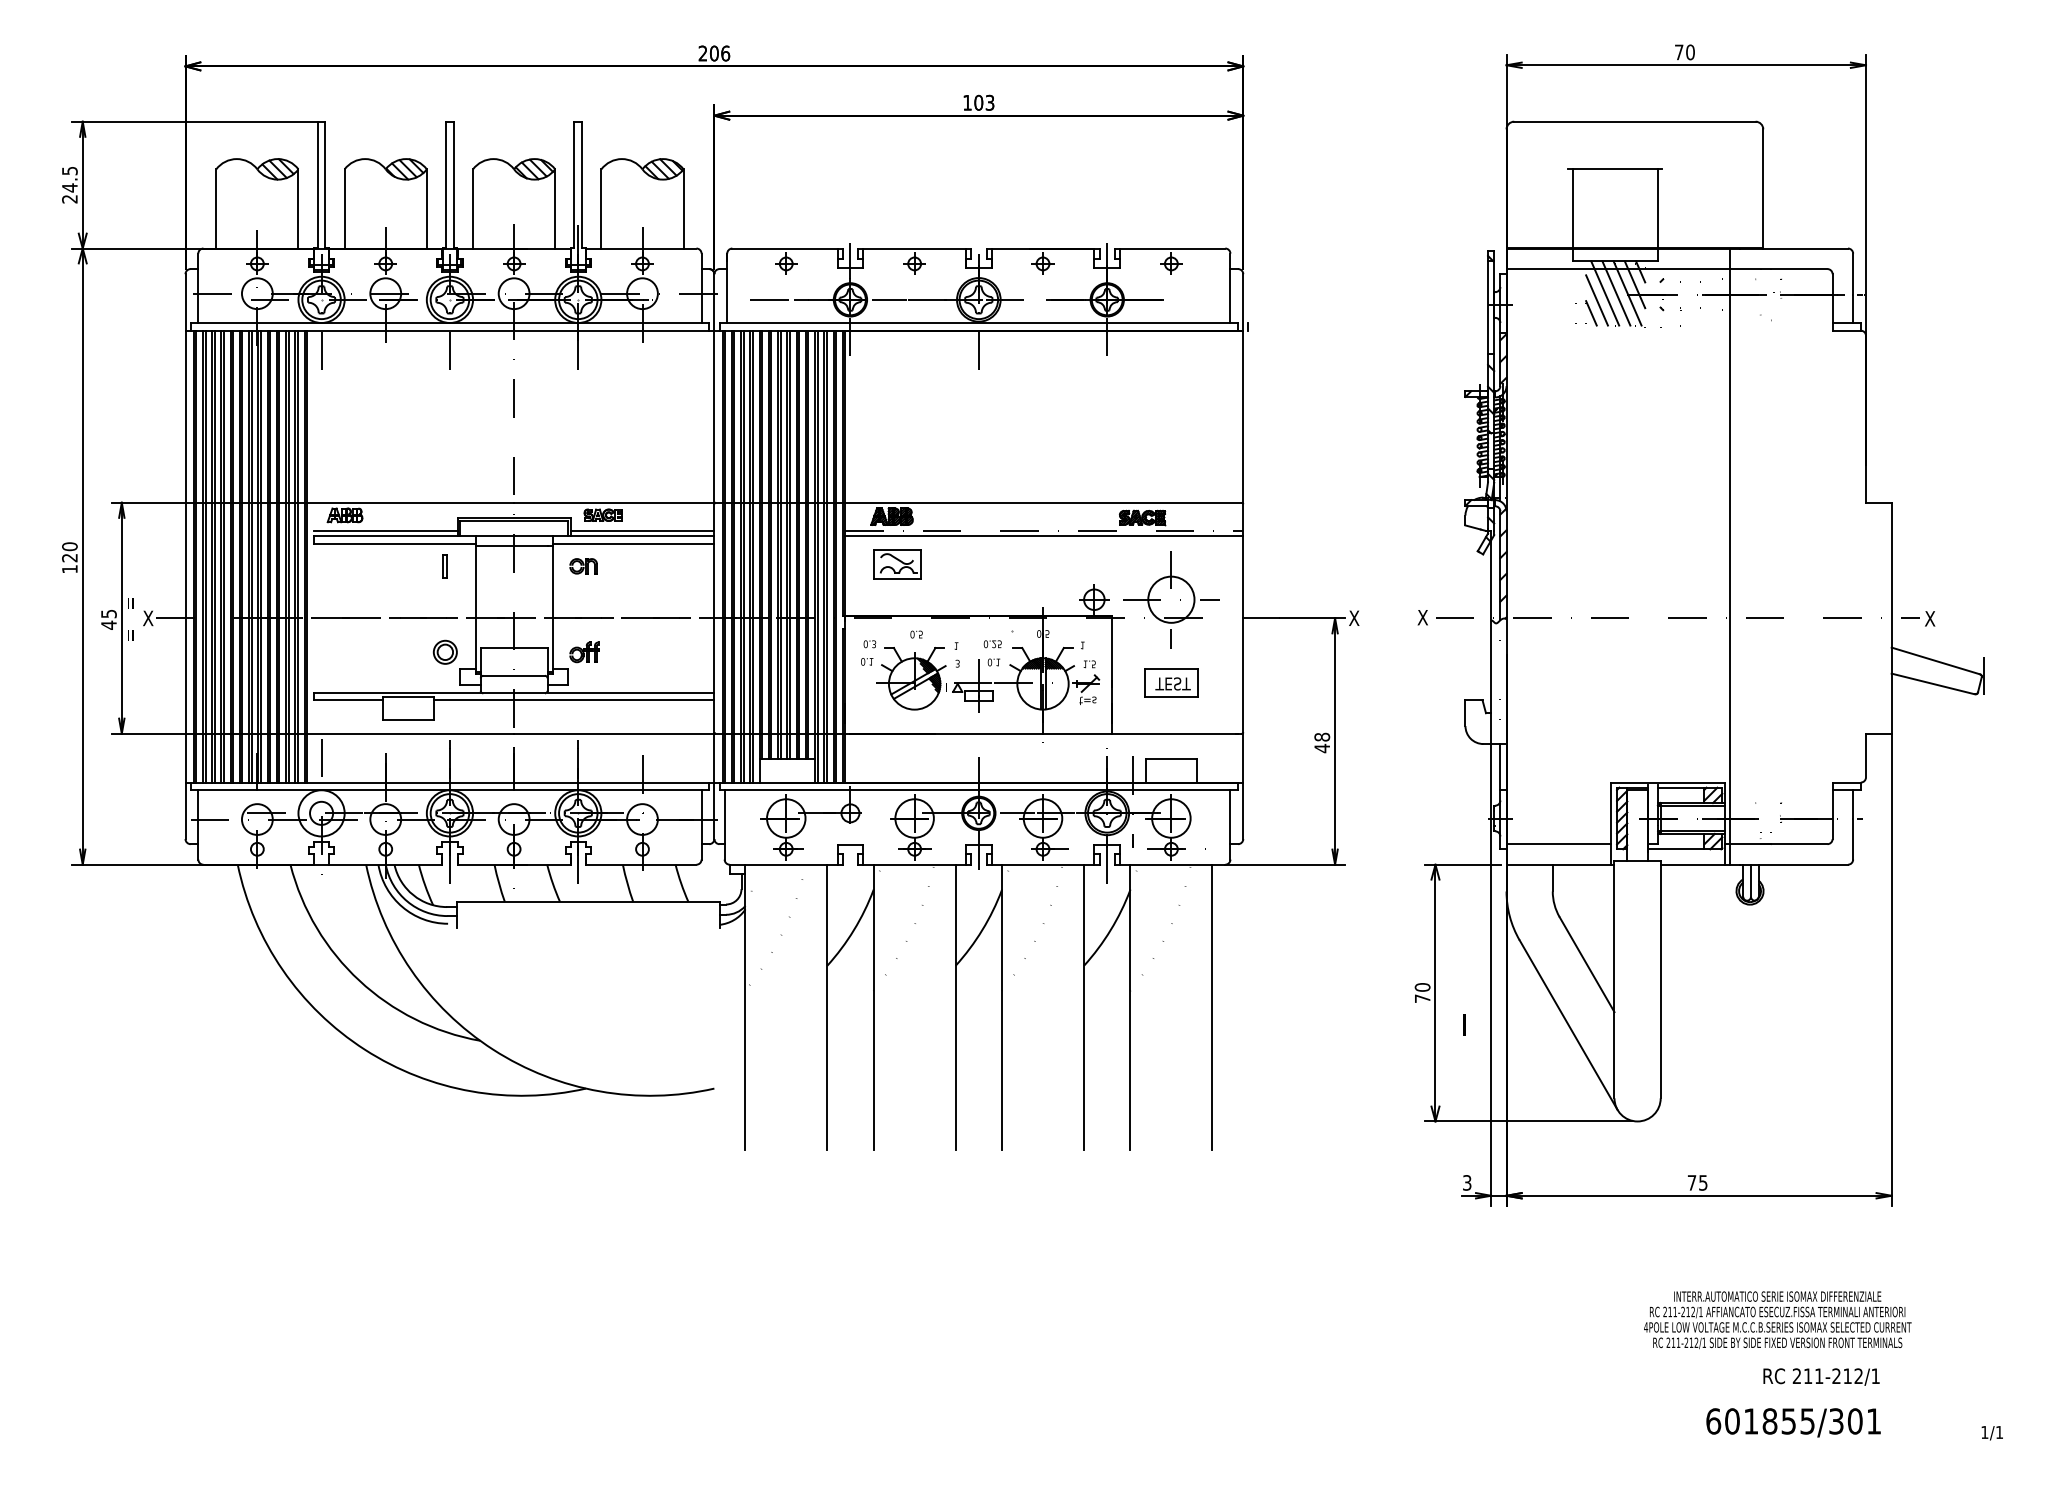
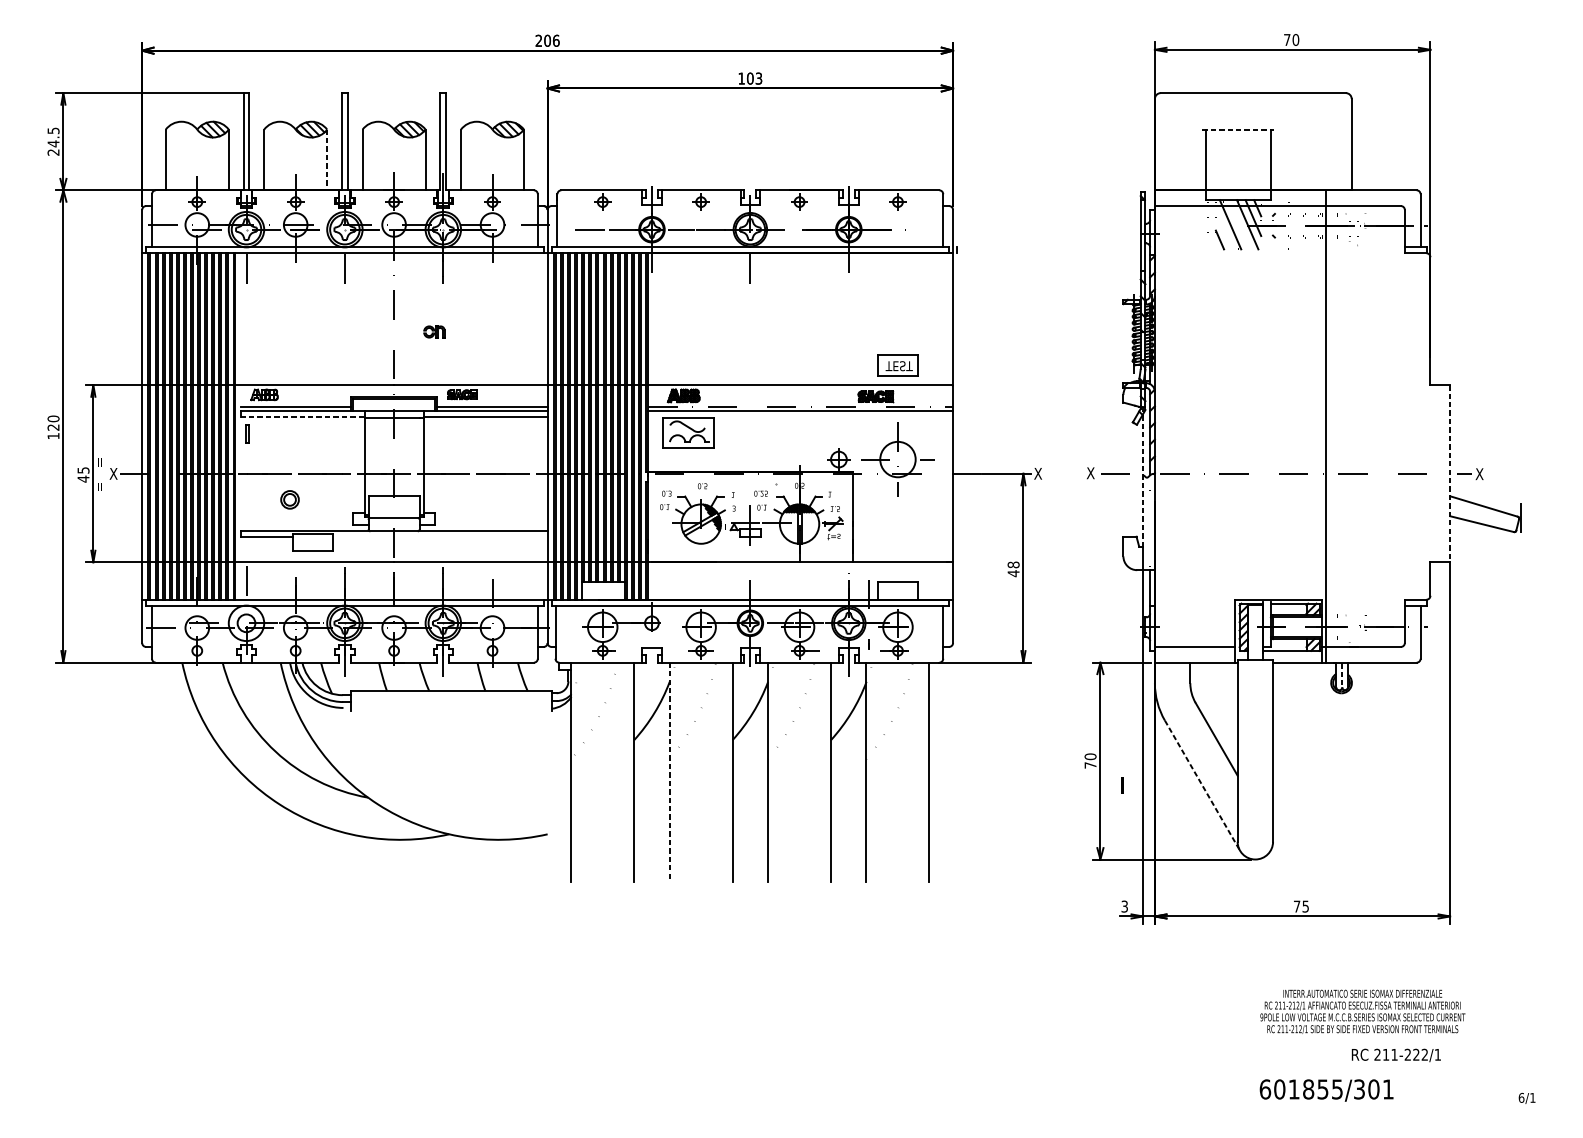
line: (1614, 169) -> (1237, 129), solid -> dashed
line: (426, 208) -> (326, 159), solid -> dashed
line: (1616, 293) -> (1239, 224), removed
line: (1596, 300) -> (1223, 230), removed
line: (394, 543) -> (302, 416), solid -> dashed
part: (897, 564) -> (688, 432), size x1.4
part: (444, 566) -> (246, 434), moved
part: (583, 566) -> (434, 332), moved
line: (1891, 618) -> (1450, 473), solid -> dashed
line: (1491, 622) -> (1143, 477), solid -> dashed
part: (444, 651) -> (289, 499), moved
part: (584, 652) -> (448, 500), removed
part: (1171, 682) -> (898, 365), moved
line: (574, 700) -> (440, 536), removed
line: (1750, 881) -> (1341, 675), solid -> dashed
line: (873, 1007) -> (669, 772), solid -> dashed
line: (1568, 1025) -> (1202, 785), solid -> dashed
text: (1646, 1327) -> (1262, 1017), 4POLE -> 9POLE
text: (1847, 1375) -> (1416, 1054), 211-212/1 -> 211-222/1
text: (1793, 1422) -> (1326, 1090), moved
text: (1984, 1432) -> (1521, 1097), 1/1 -> 6/1

